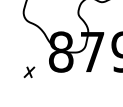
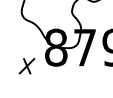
part: (28, 72) -> (26, 66), size x1.67

